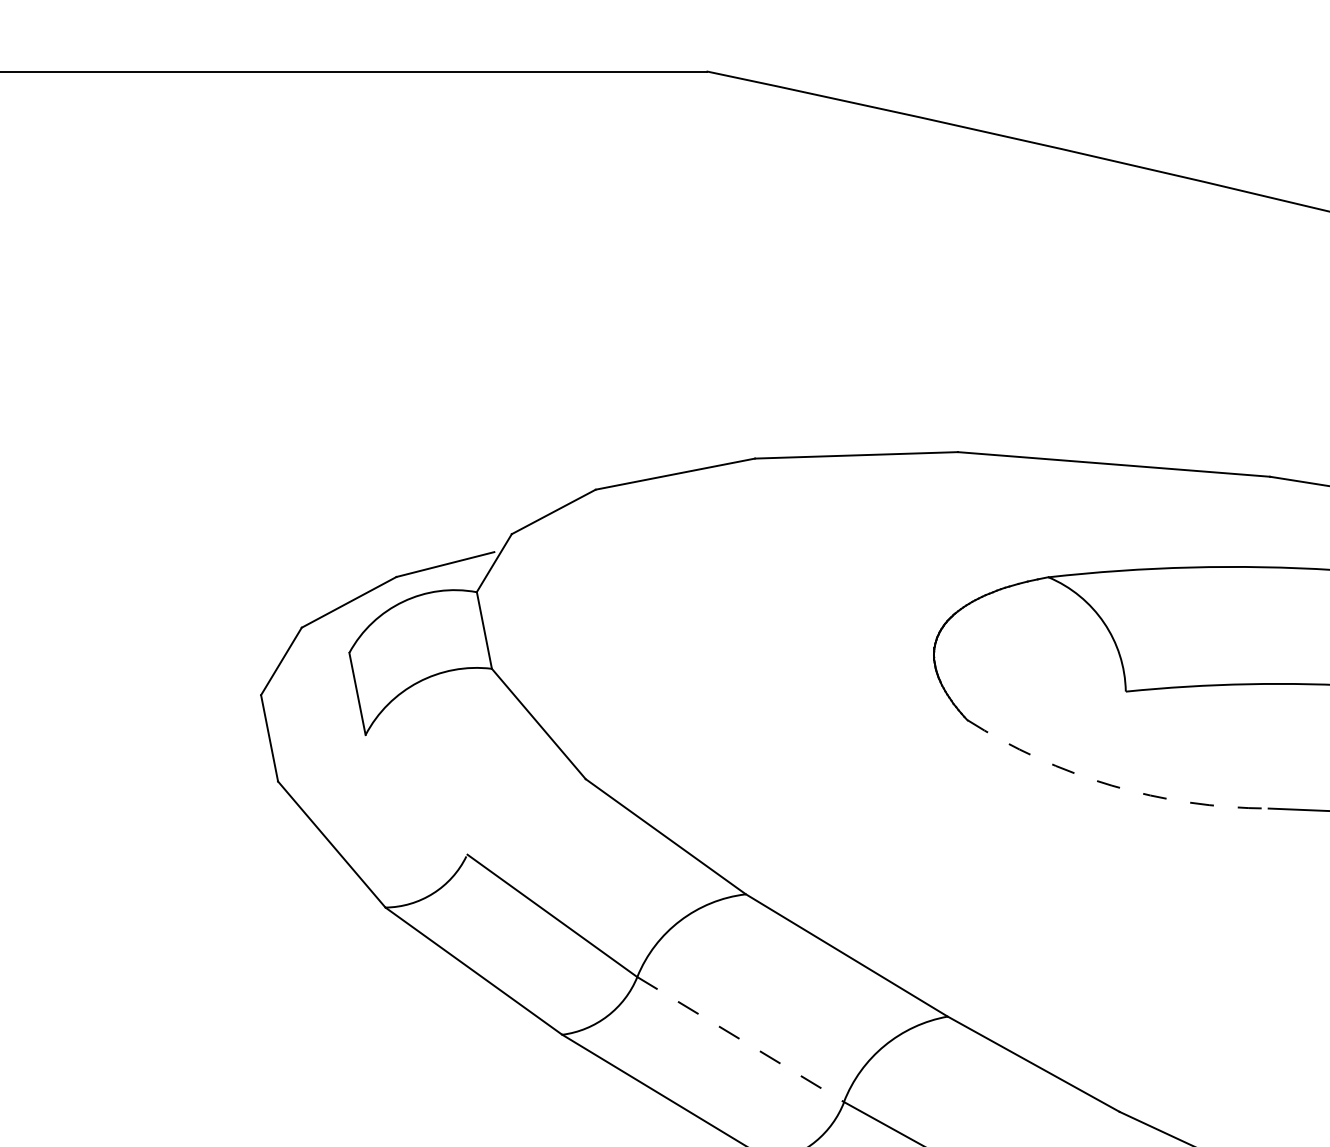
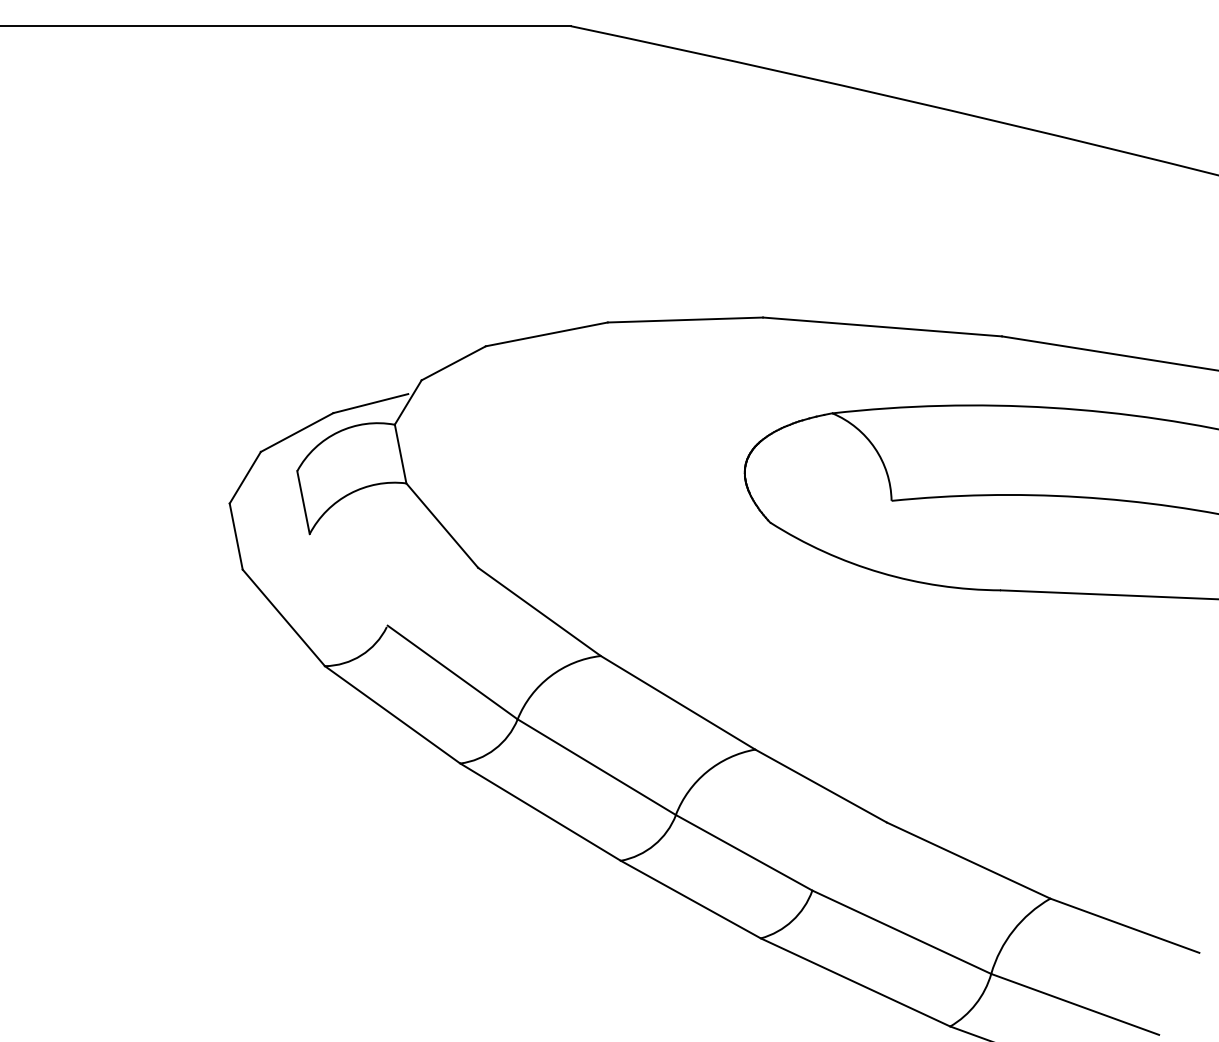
arc: (1111, 785) -> (880, 572), dashed -> solid
line: (740, 1039) -> (596, 767), dashed -> solid

